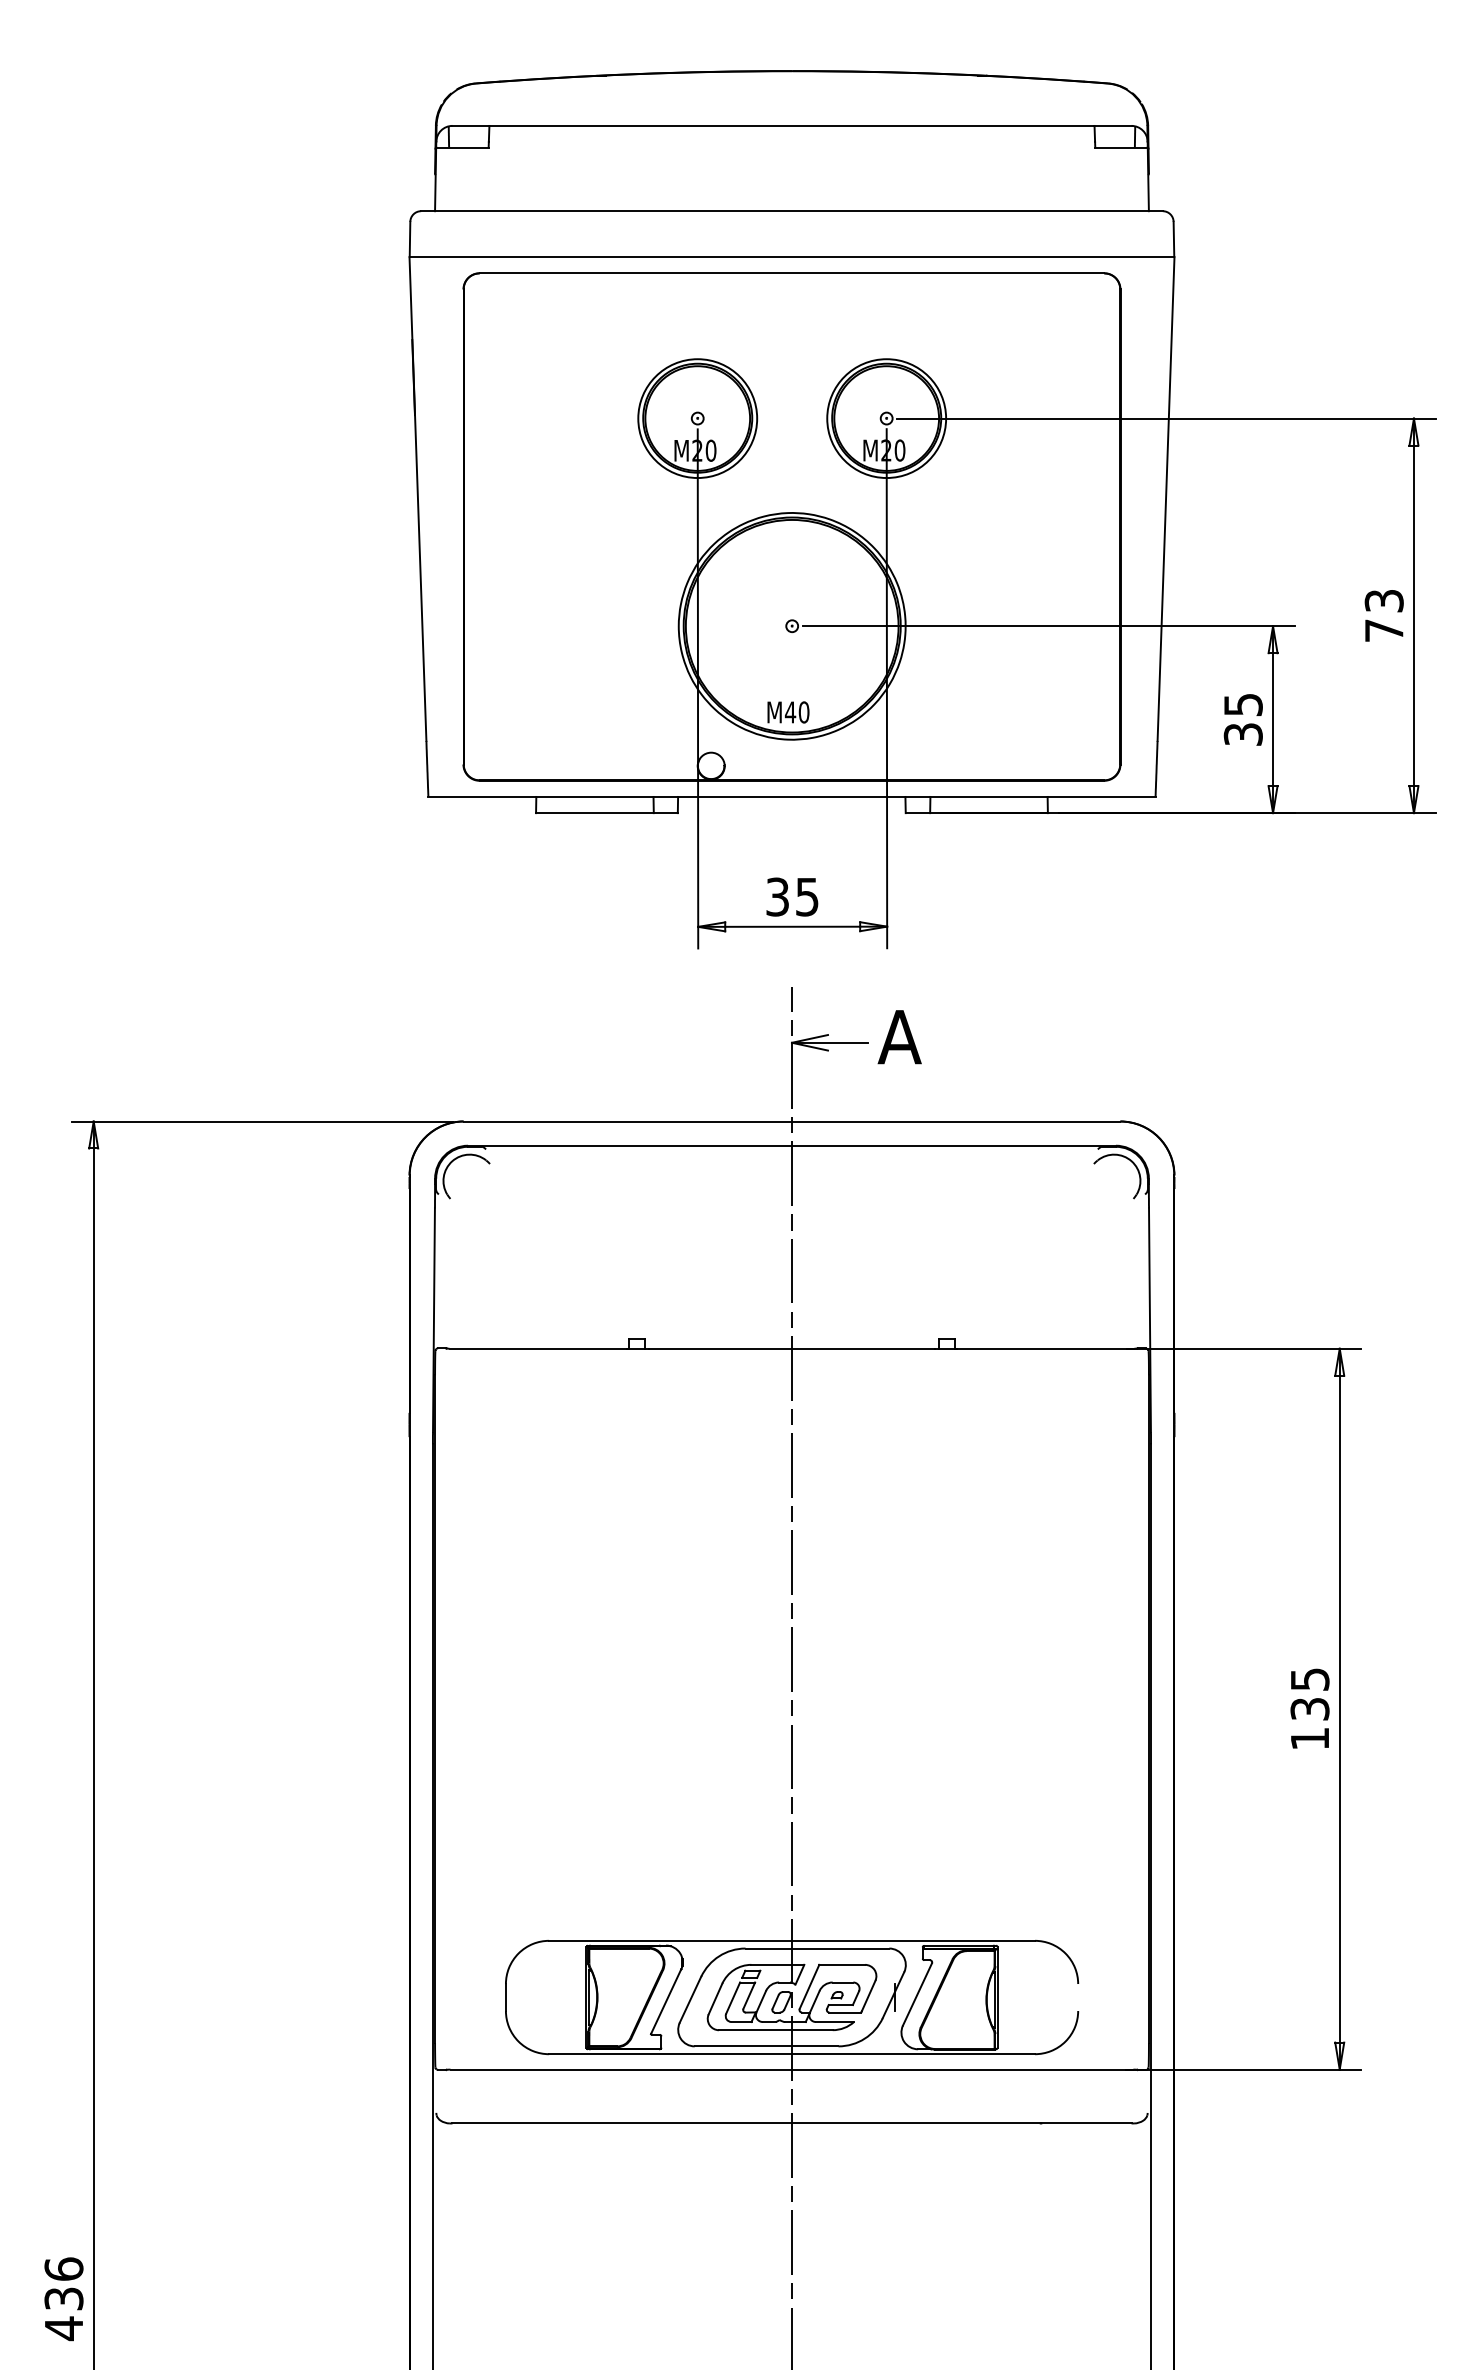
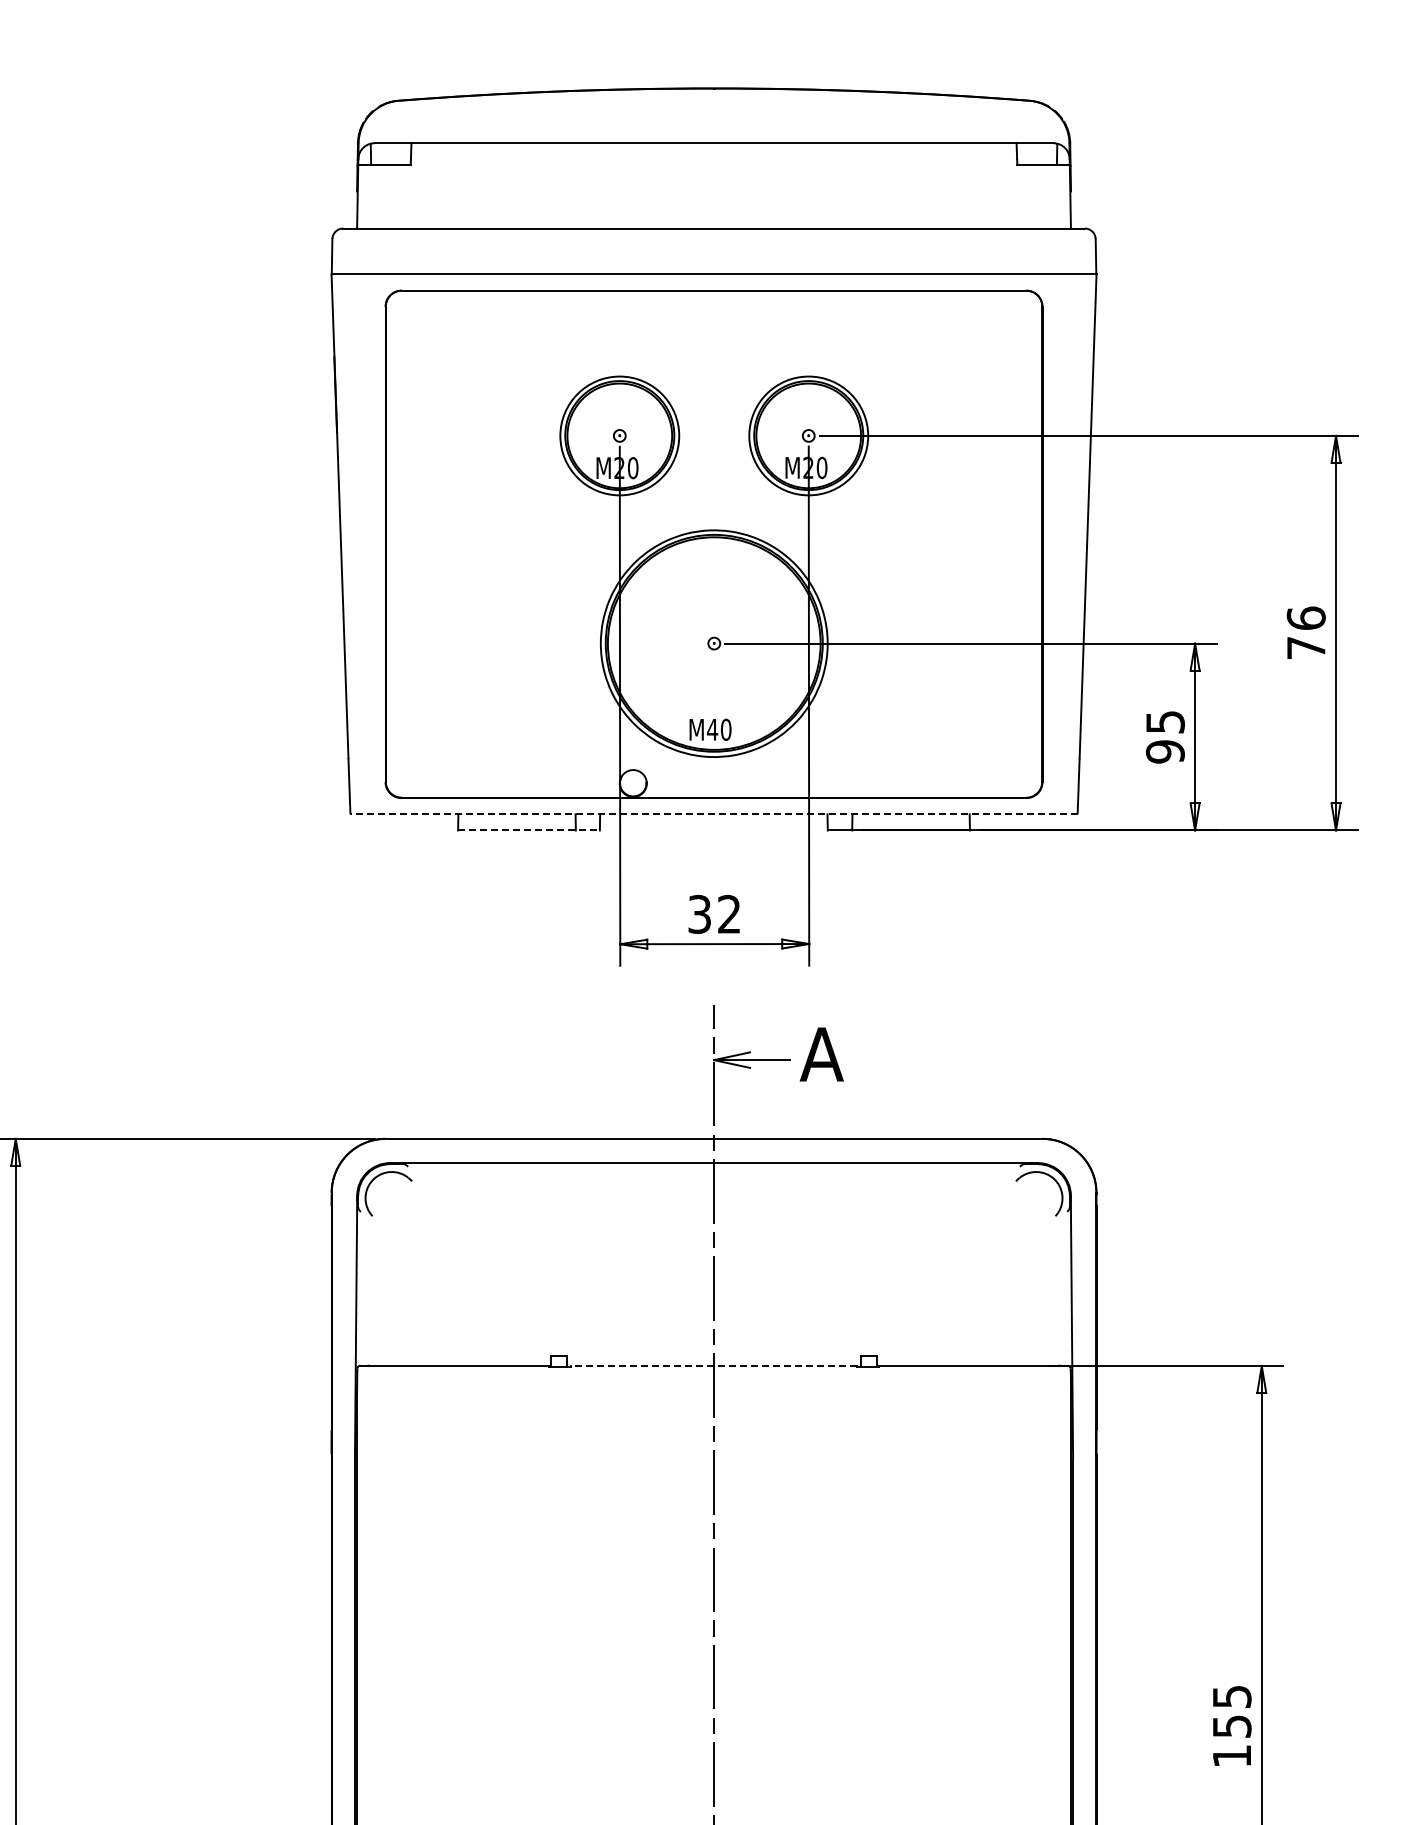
text: (1383, 600) -> (1305, 617), 73 -> 76
text: (1243, 734) -> (1165, 751), 35 -> 95
line: (791, 796) -> (713, 813), solid -> dashed
line: (606, 813) -> (528, 830), solid -> dashed
text: (807, 896) -> (729, 913), 35 -> 32
line: (791, 1348) -> (713, 1365), solid -> dashed
text: (1309, 1708) -> (1231, 1725), 135 -> 155

